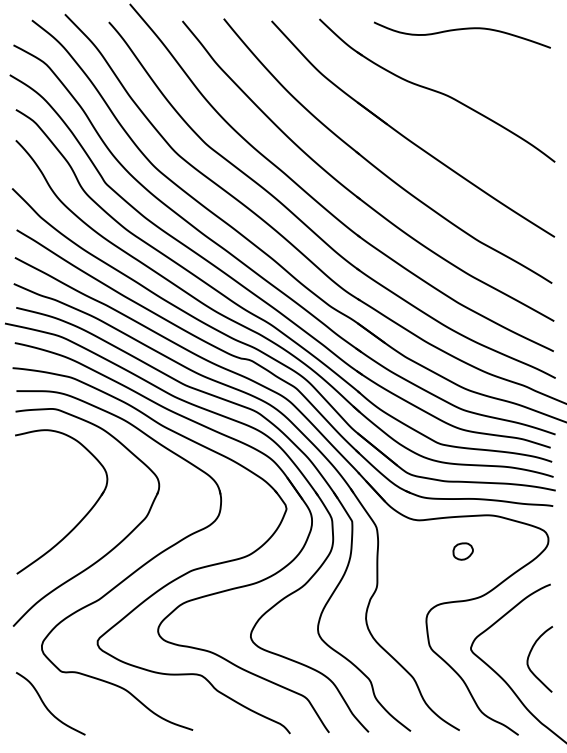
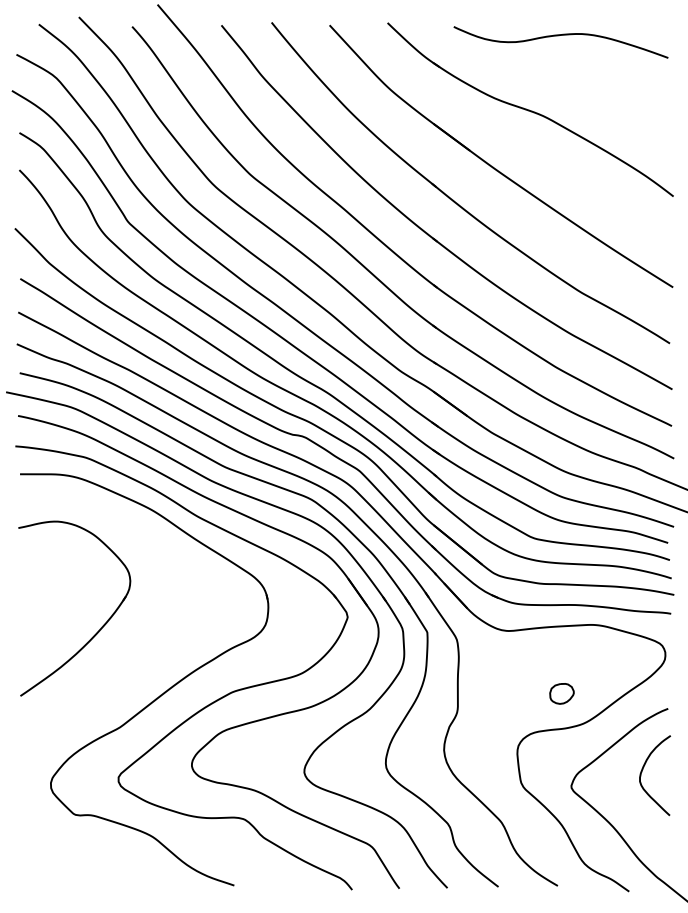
part: (110, 549) -> (134, 666), removed
part: (462, 551) -> (561, 693), moved
curve: (529, 656) -> (642, 772), moved
curve: (47, 707) -> (57, 857), removed

